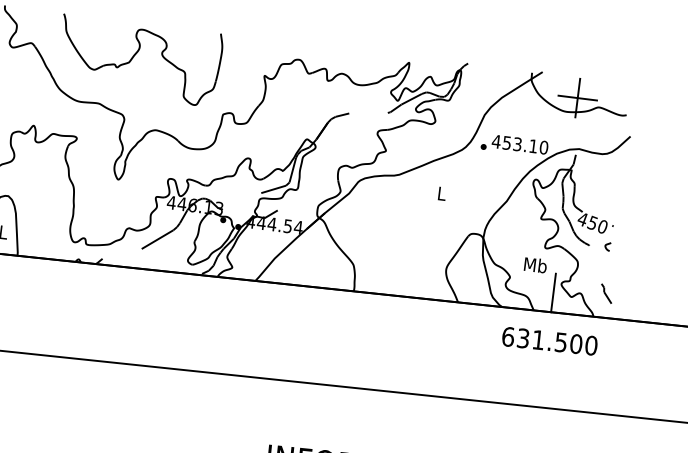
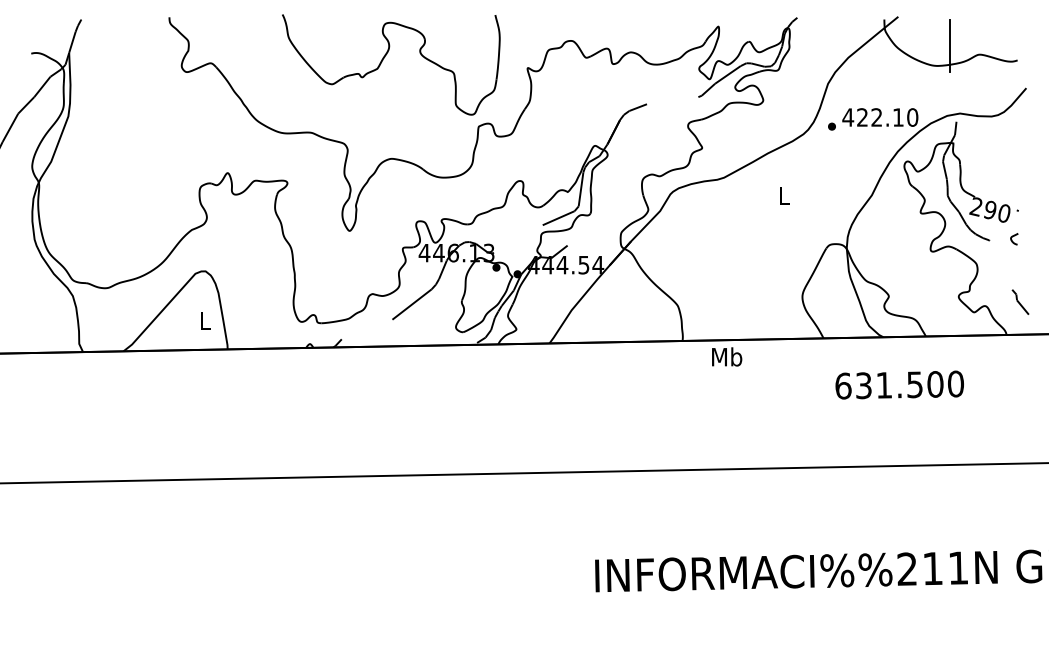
part: (134, 56) -> (383, 60), moved
line: (577, 97) -> (949, 45), removed
text: (512, 143) -> (869, 117), 453.10 -> 422.10
text: (587, 221) -> (982, 208), 450 -> 290
text: (535, 264) -> (727, 356), moved
line: (553, 292) -> (949, 309), removed
text: (549, 340) -> (899, 384), moved

